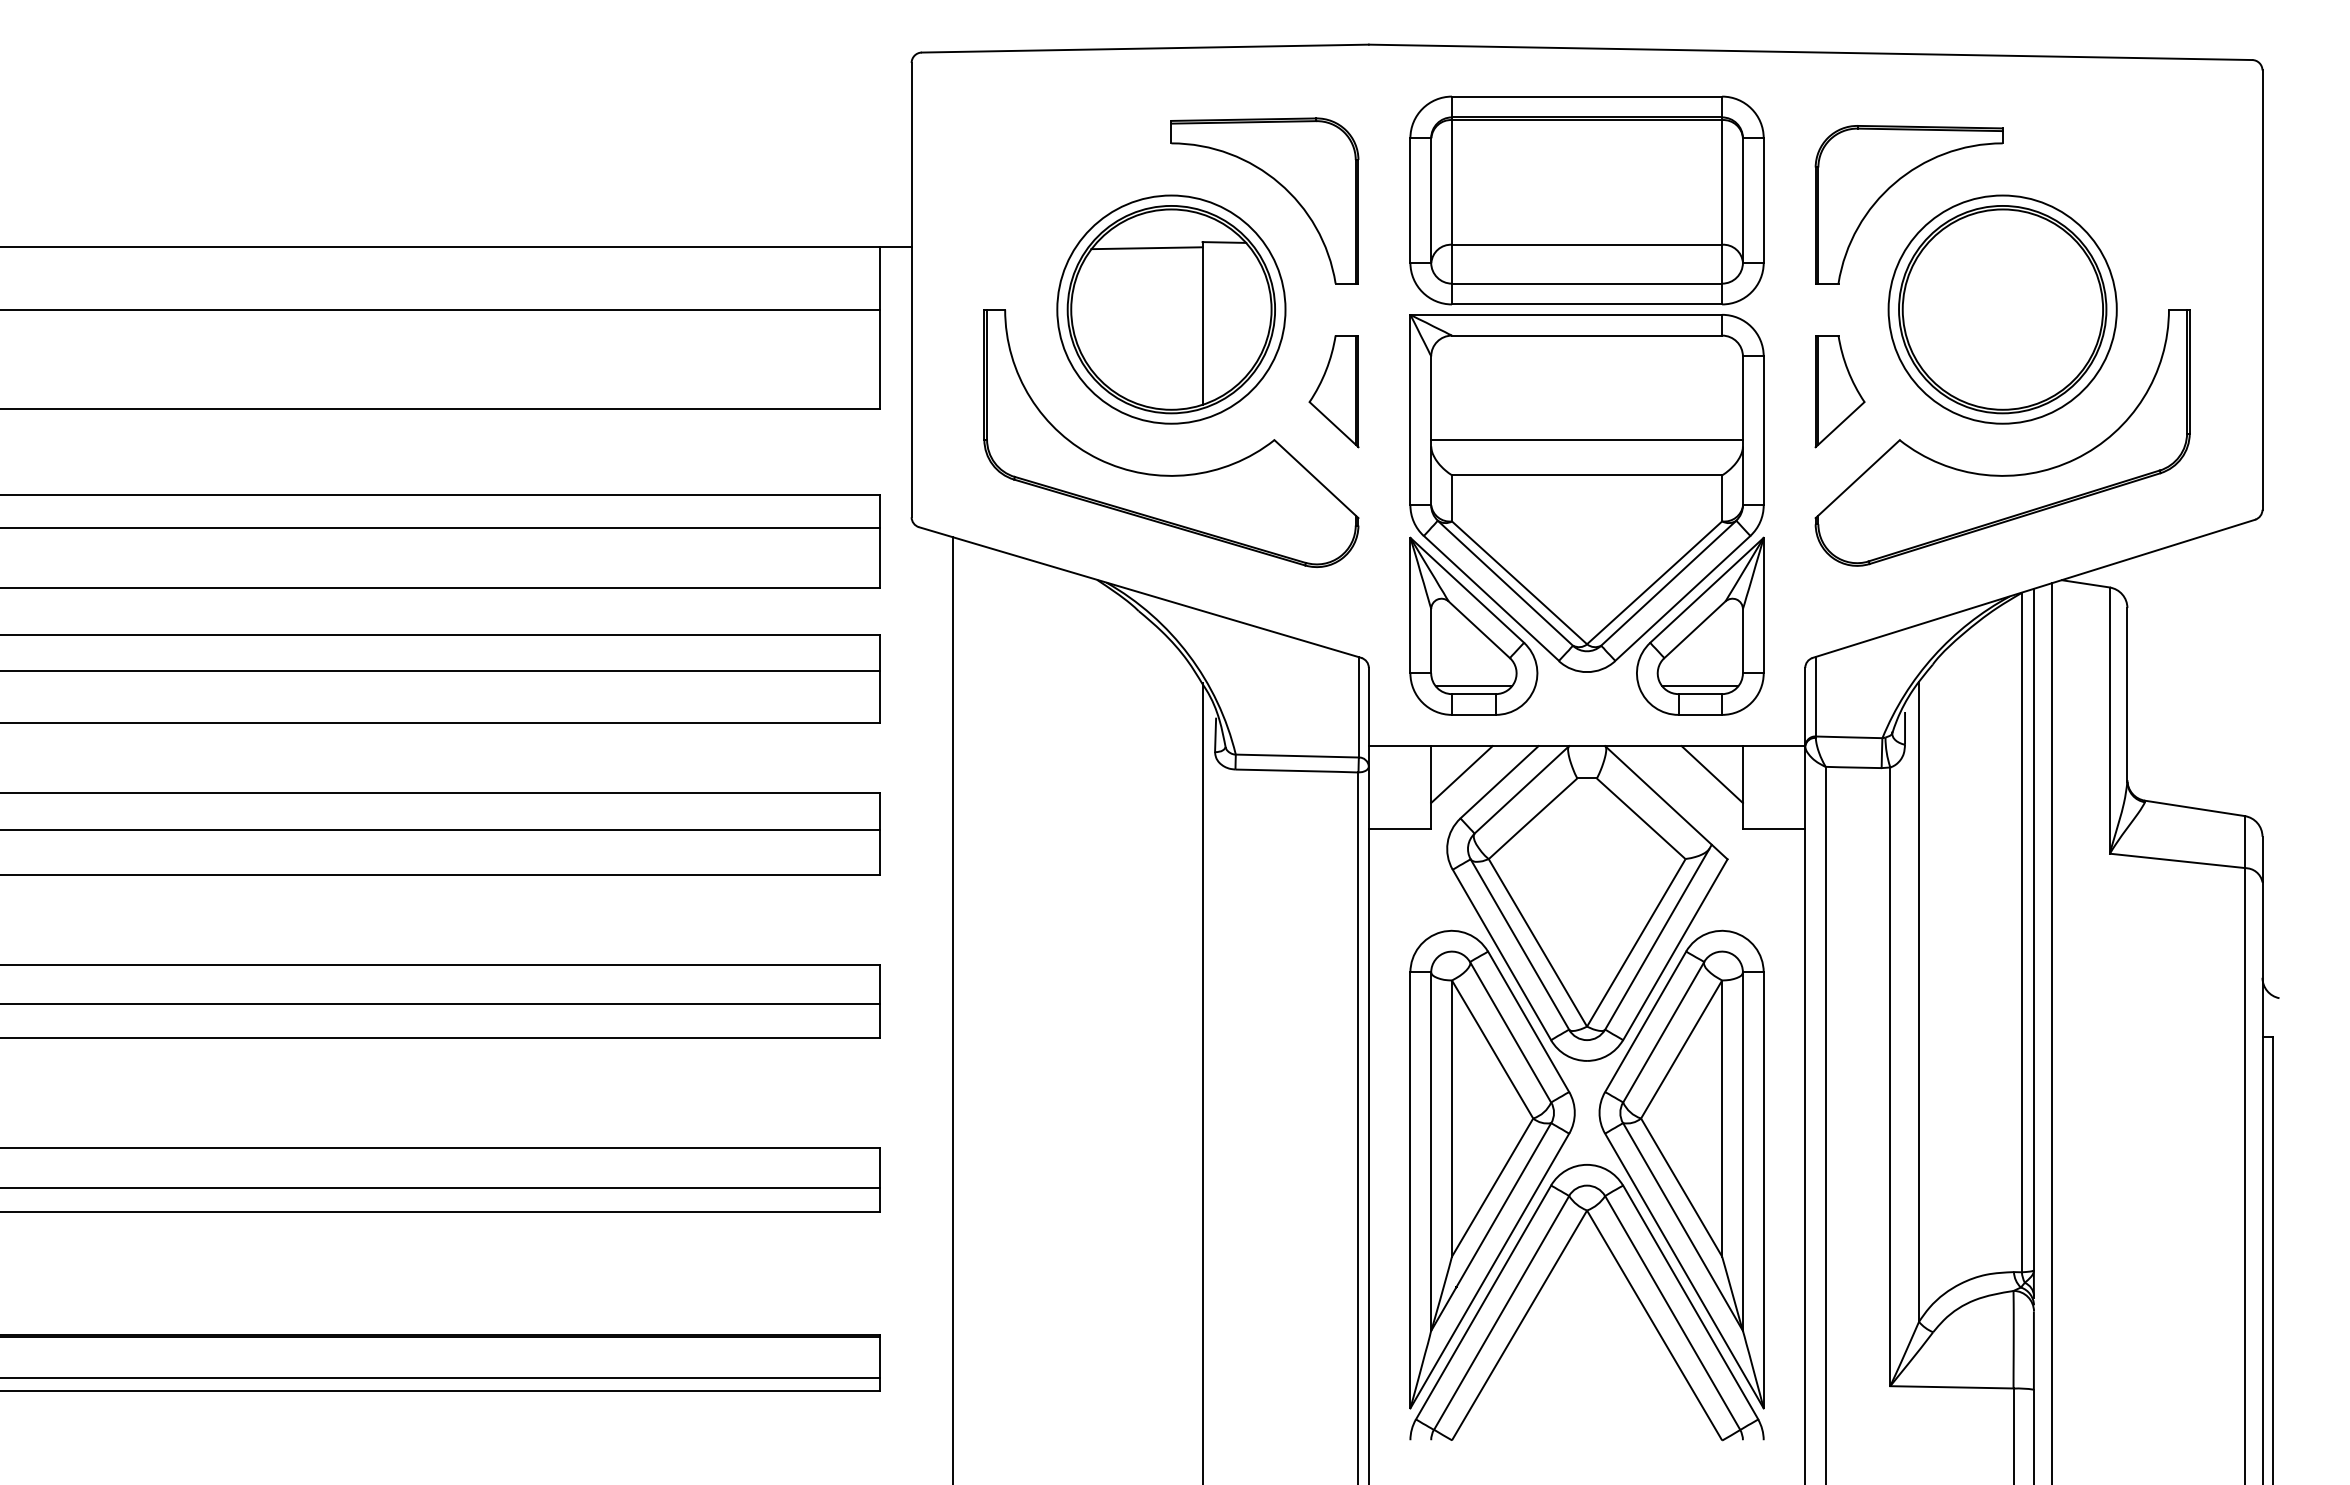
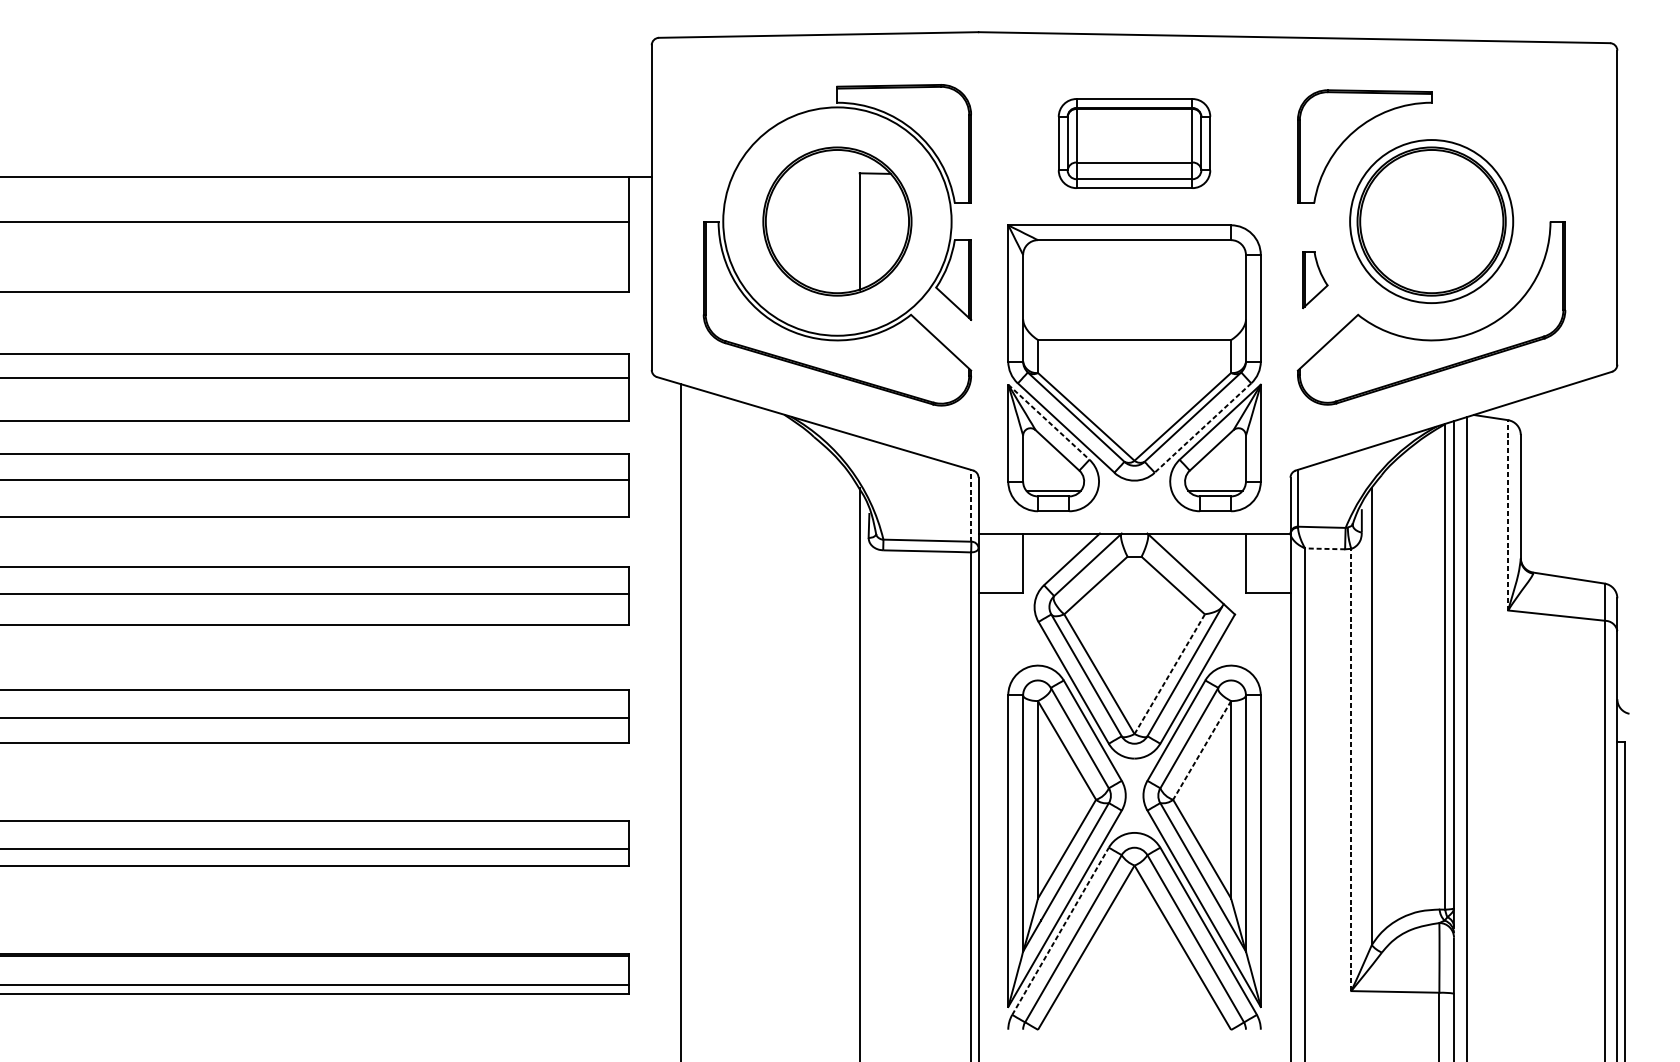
part: (1586, 200) -> (1134, 143), size x0.6
line: (1146, 248) -> (819, 177), removed
circle: (1171, 309) -> (837, 221), size x1.4
part: (1839, 391) -> (1314, 280), size x0.7
line: (1586, 440) -> (1134, 315), removed
line: (1467, 590) -> (1049, 422), solid -> dashed
line: (1682, 598) -> (1202, 428), solid -> dashed
line: (1358, 706) -> (971, 505), solid -> dashed
line: (2109, 720) -> (1507, 515), solid -> dashed
line: (1853, 767) -> (1324, 548), solid -> dashed
line: (1461, 774) -> (1044, 553), removed
line: (1711, 774) -> (1223, 553), removed
line: (1636, 942) -> (1169, 673), solid -> dashed
line: (1681, 1049) -> (1202, 750), solid -> dashed
line: (1890, 1076) -> (1351, 769), solid -> dashed
line: (1483, 1302) -> (1060, 931), solid -> dashed

